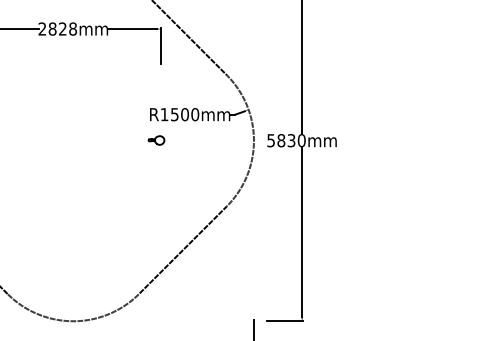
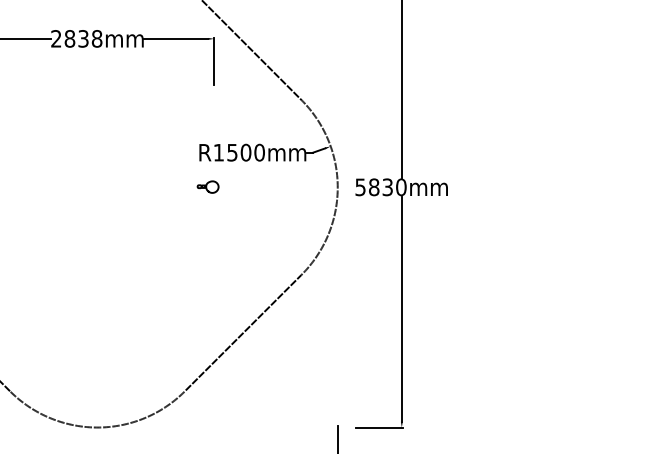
text: (62, 28) -> (83, 38), 2828mm -> 2838mm

